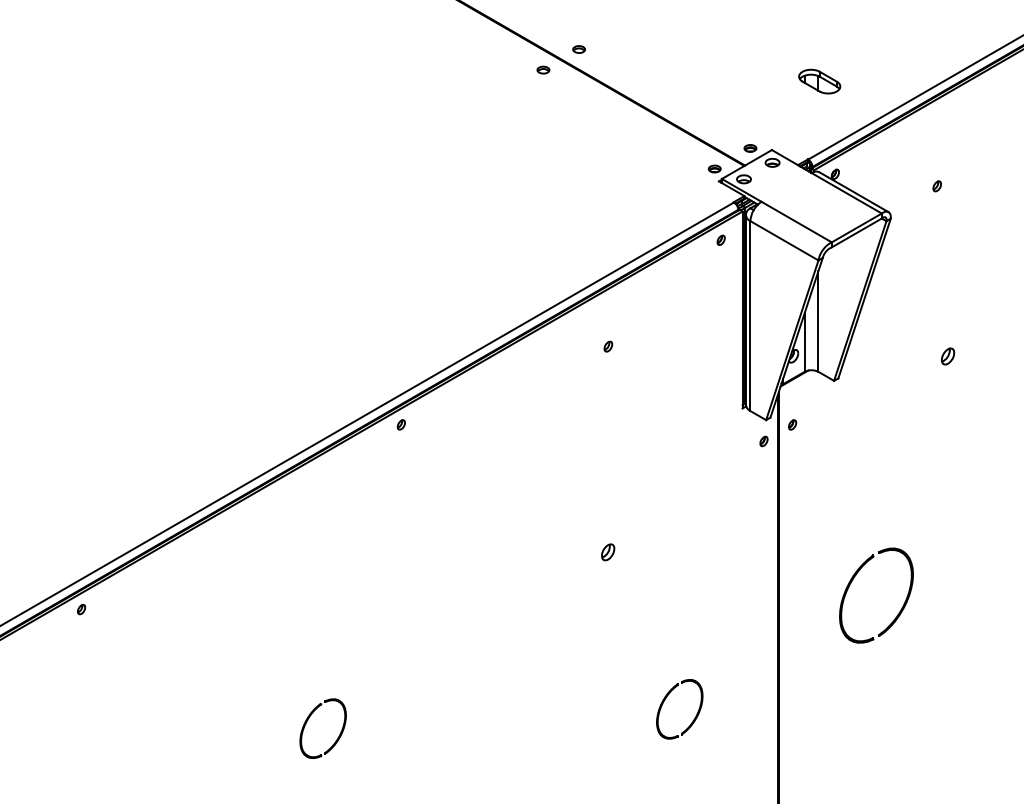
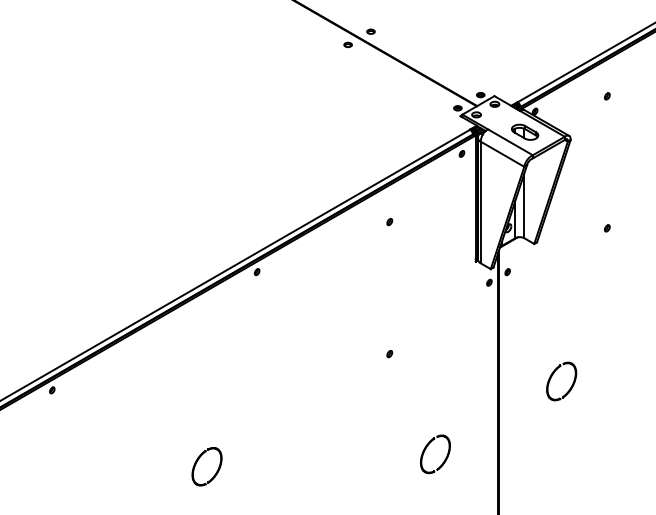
part: (820, 80) -> (525, 131), moved
part: (937, 186) -> (607, 96), moved
part: (948, 356) -> (607, 228), size x0.62
part: (608, 553) -> (389, 354), size x0.62
part: (876, 595) -> (561, 381), size x0.62

